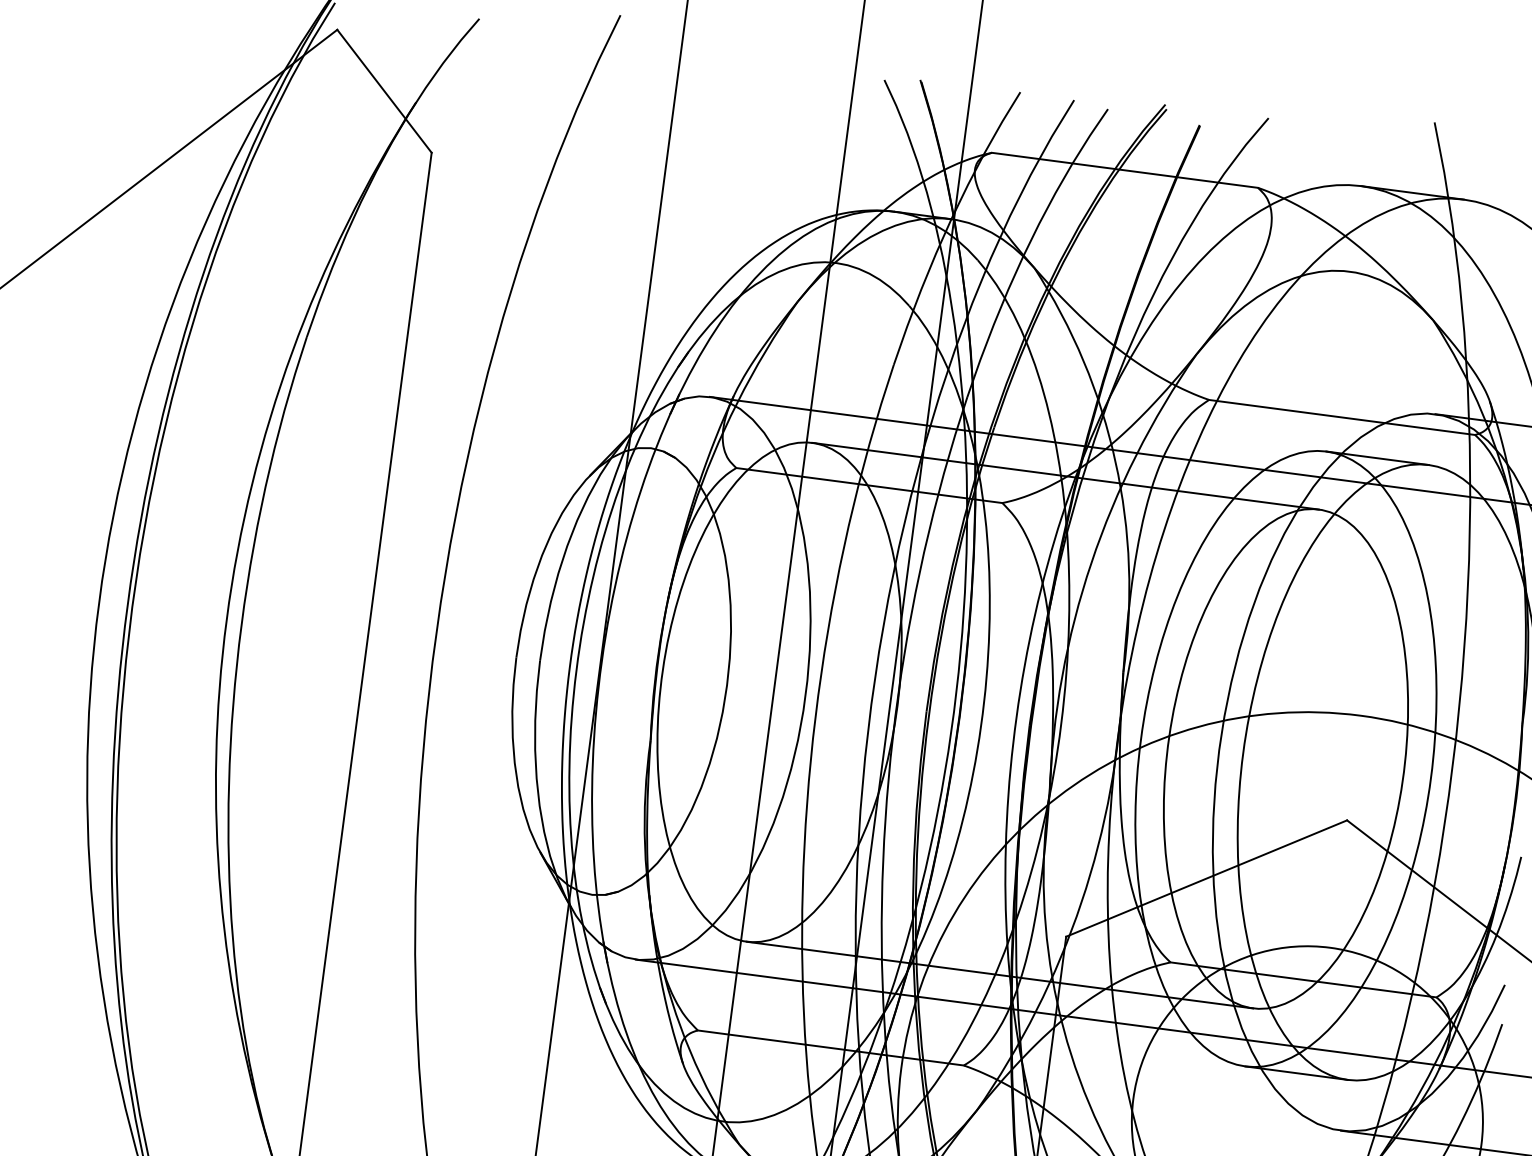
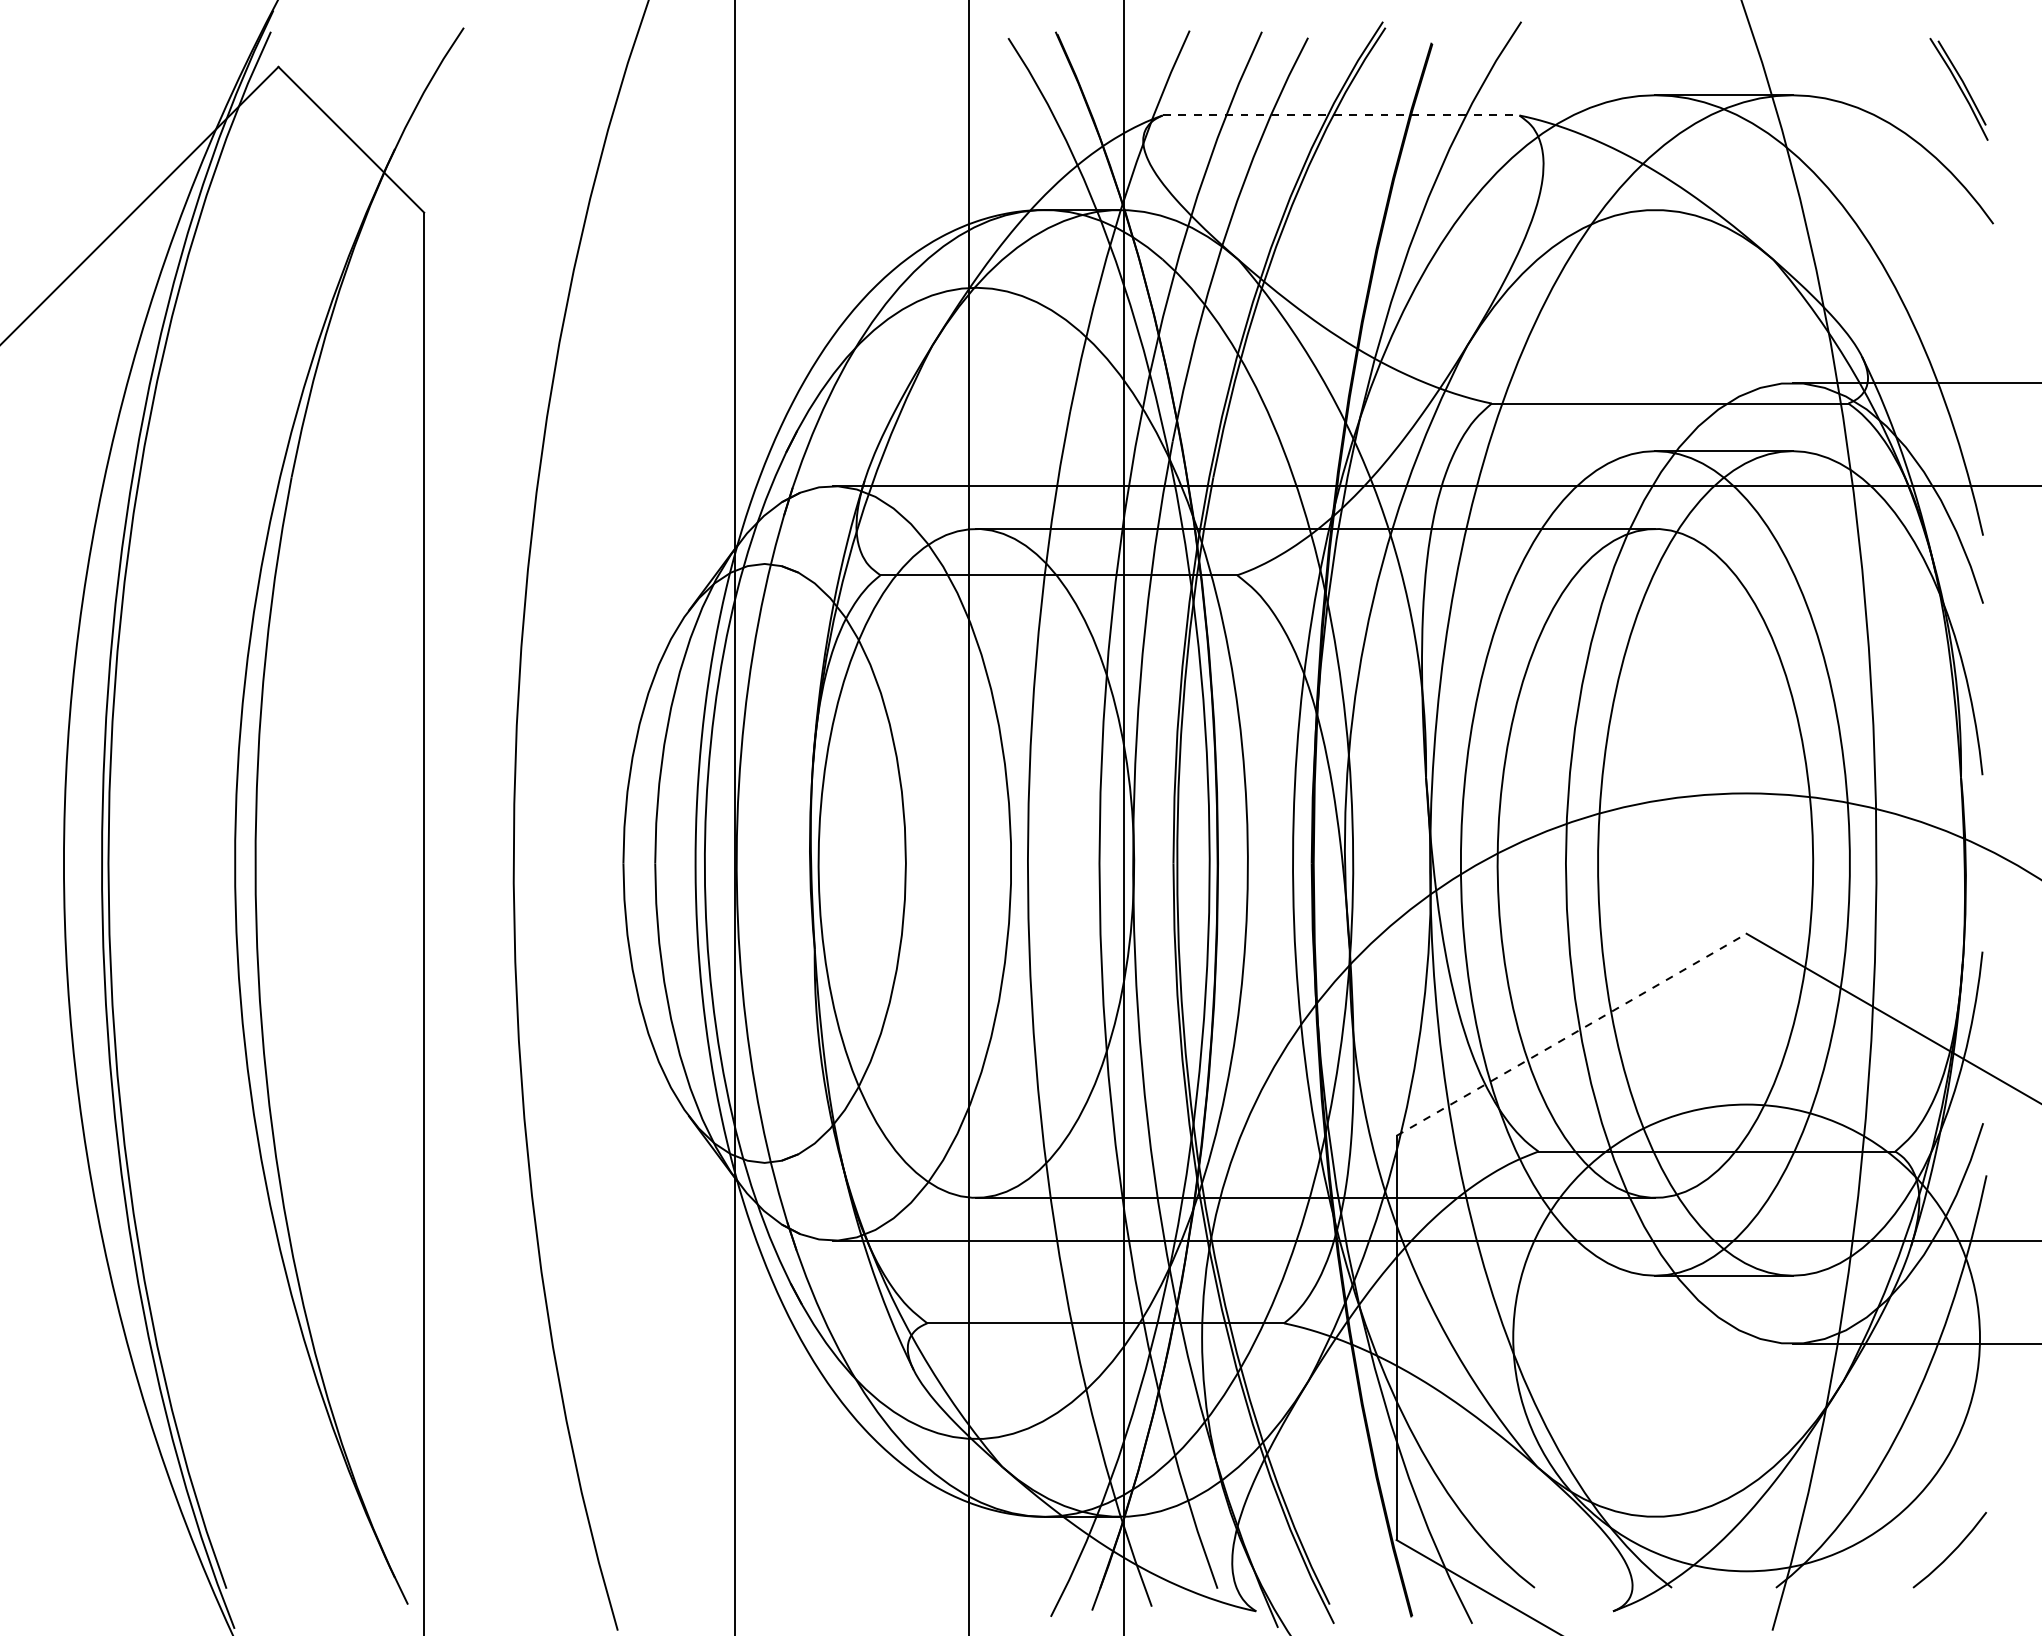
line: (1125, 170) -> (1341, 115), solid -> dashed
line: (1207, 878) -> (1572, 1034), solid -> dashed

